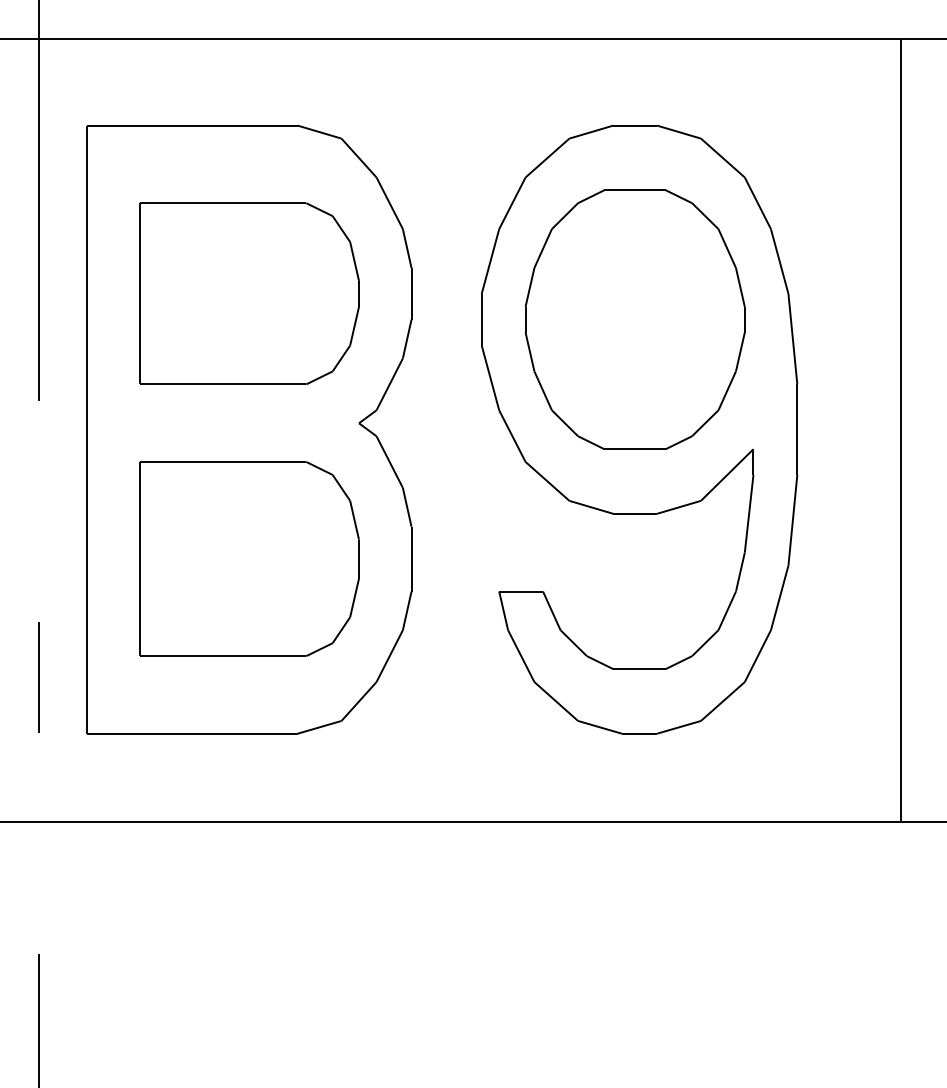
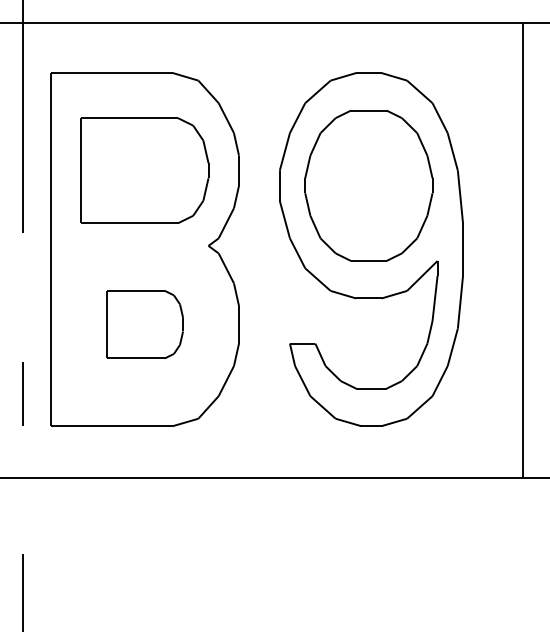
part: (248, 558) -> (144, 324), size x0.6

